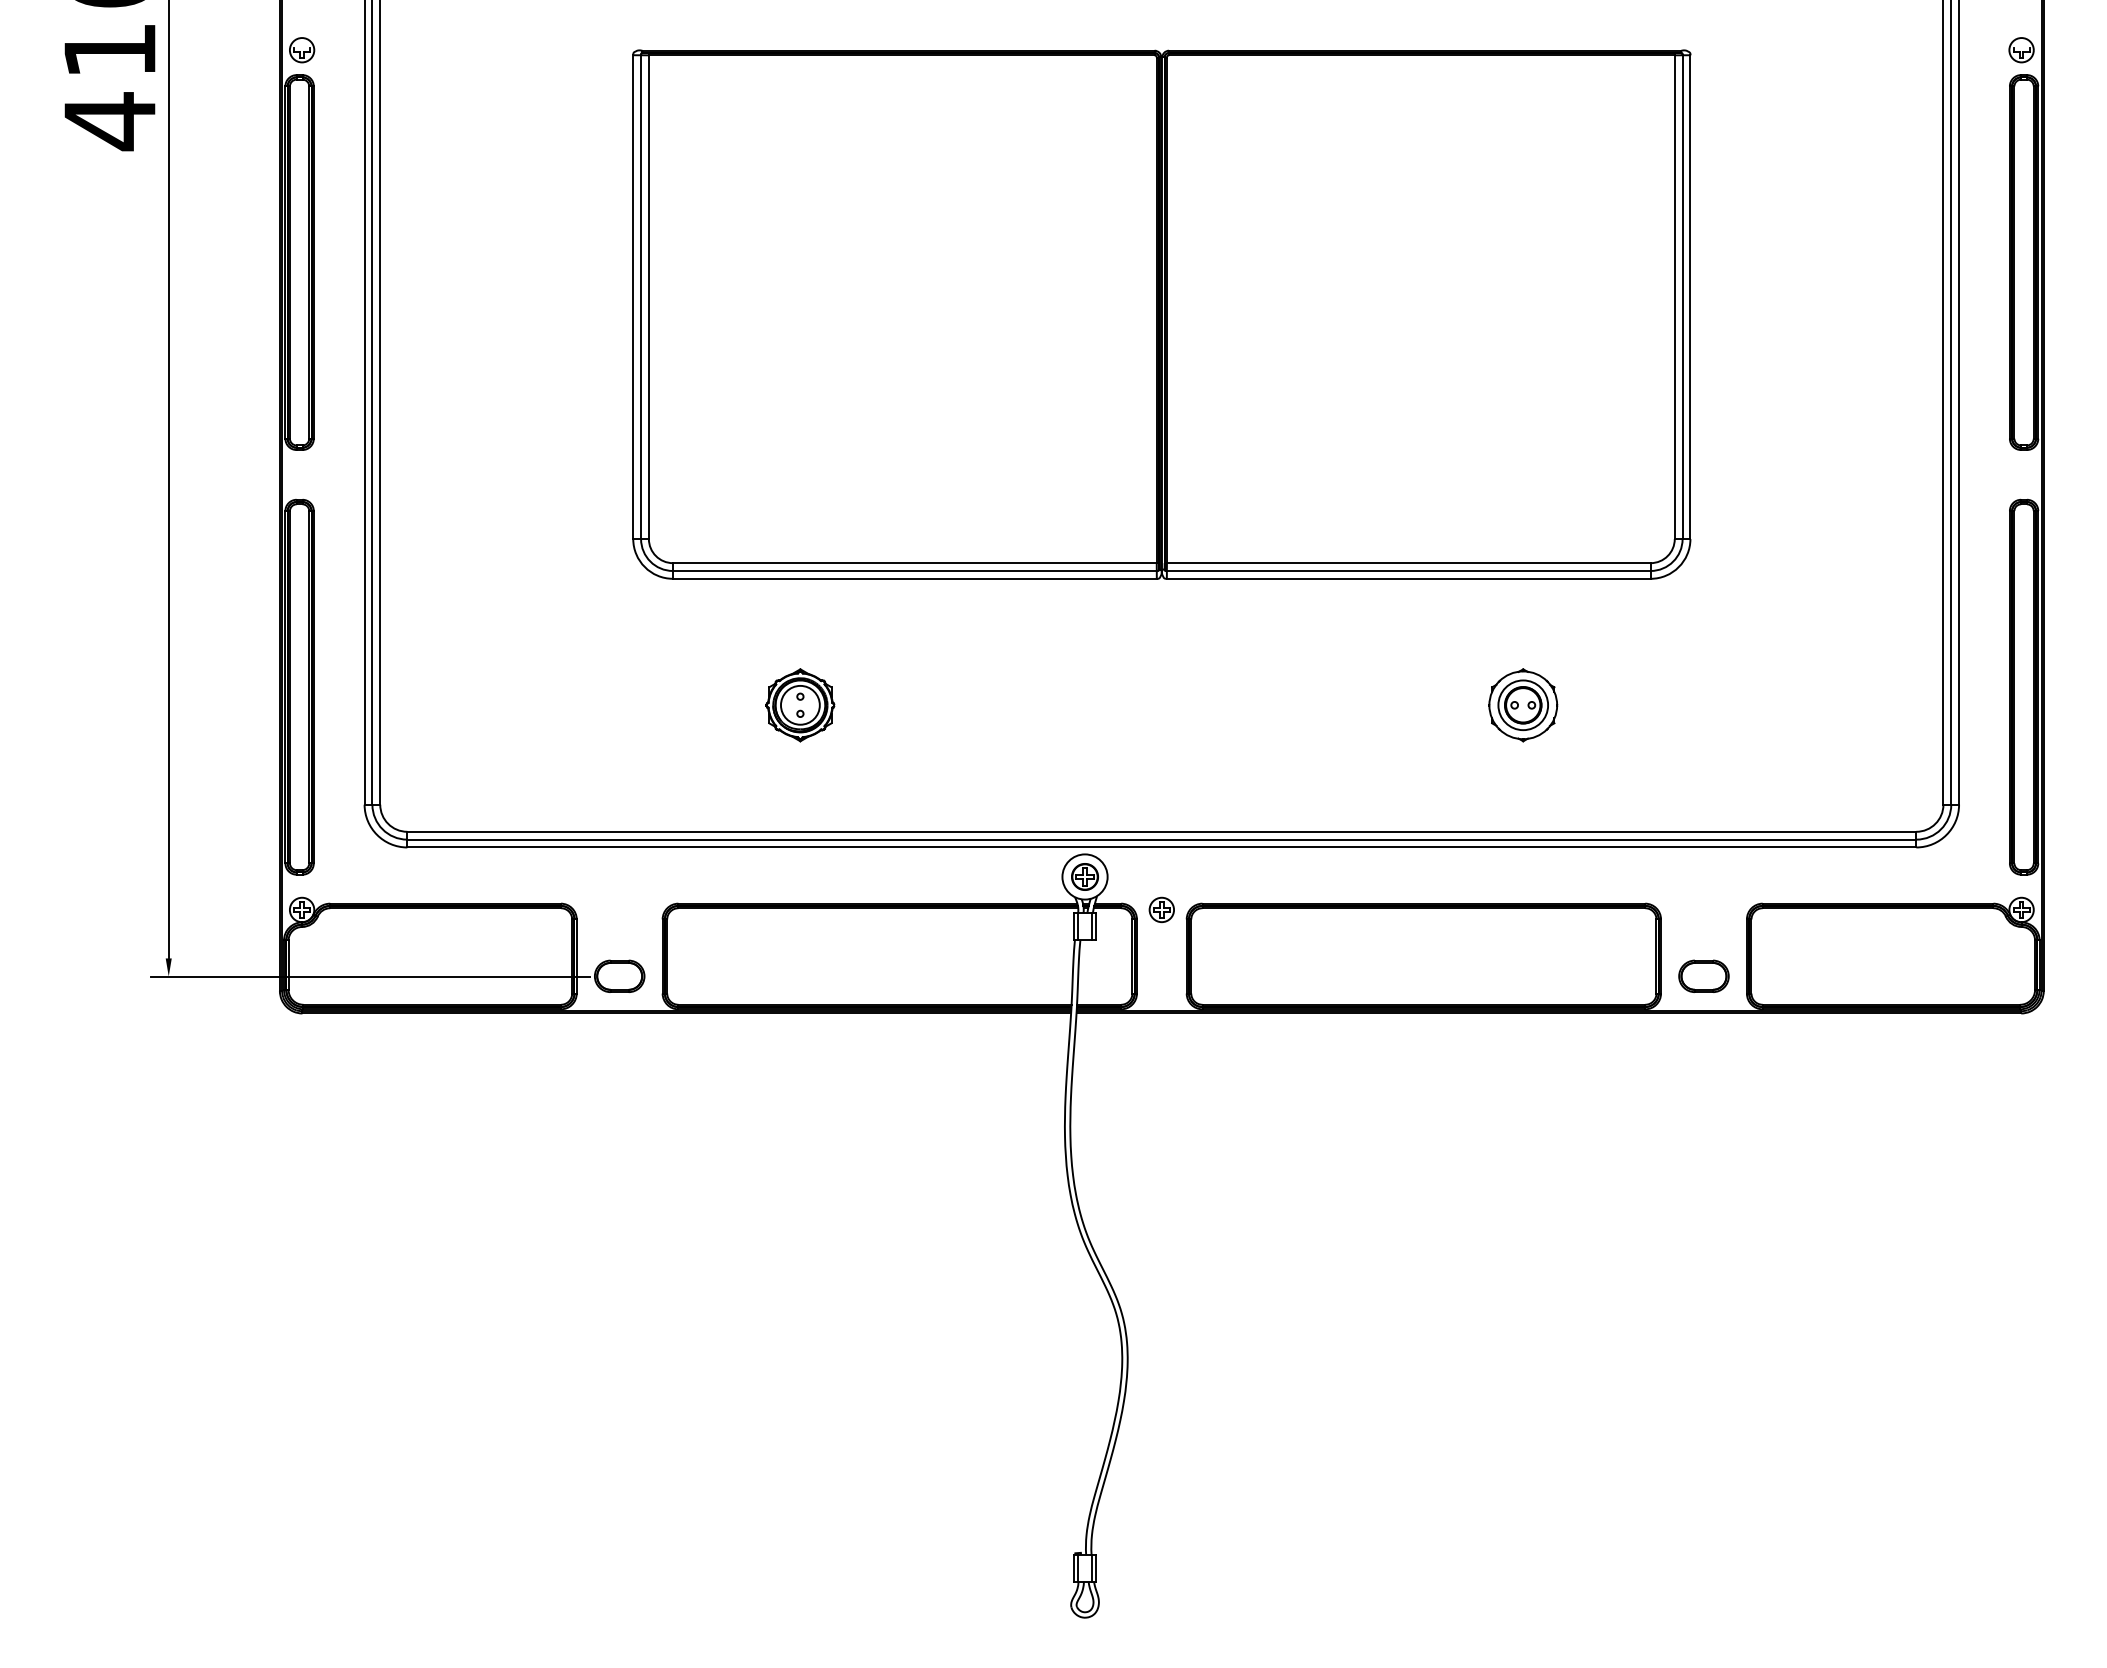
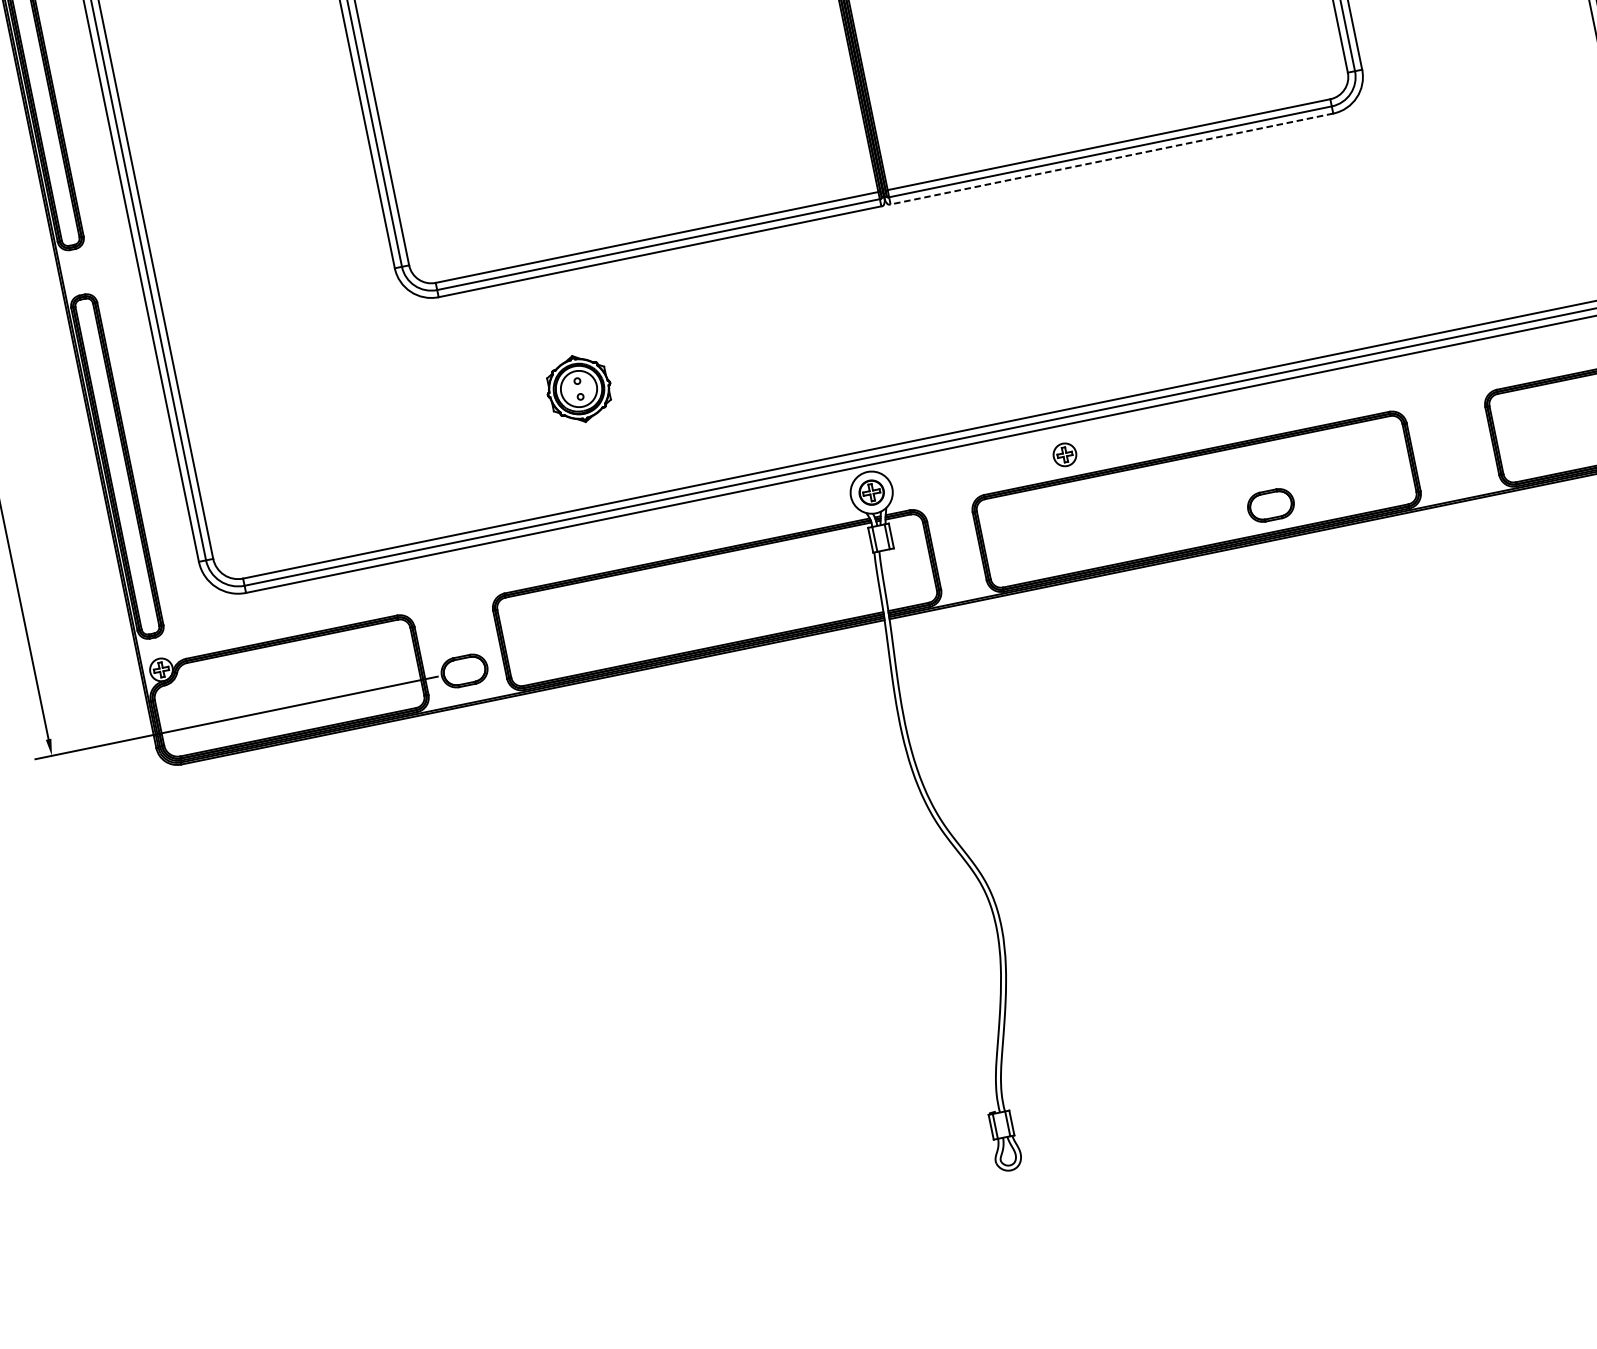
line: (1408, 578) -> (1111, 158), solid -> dashed
part: (1523, 705) -> (1240, 253), removed
part: (1161, 909) -> (1064, 454), moved
part: (1703, 975) -> (1270, 504), moved

